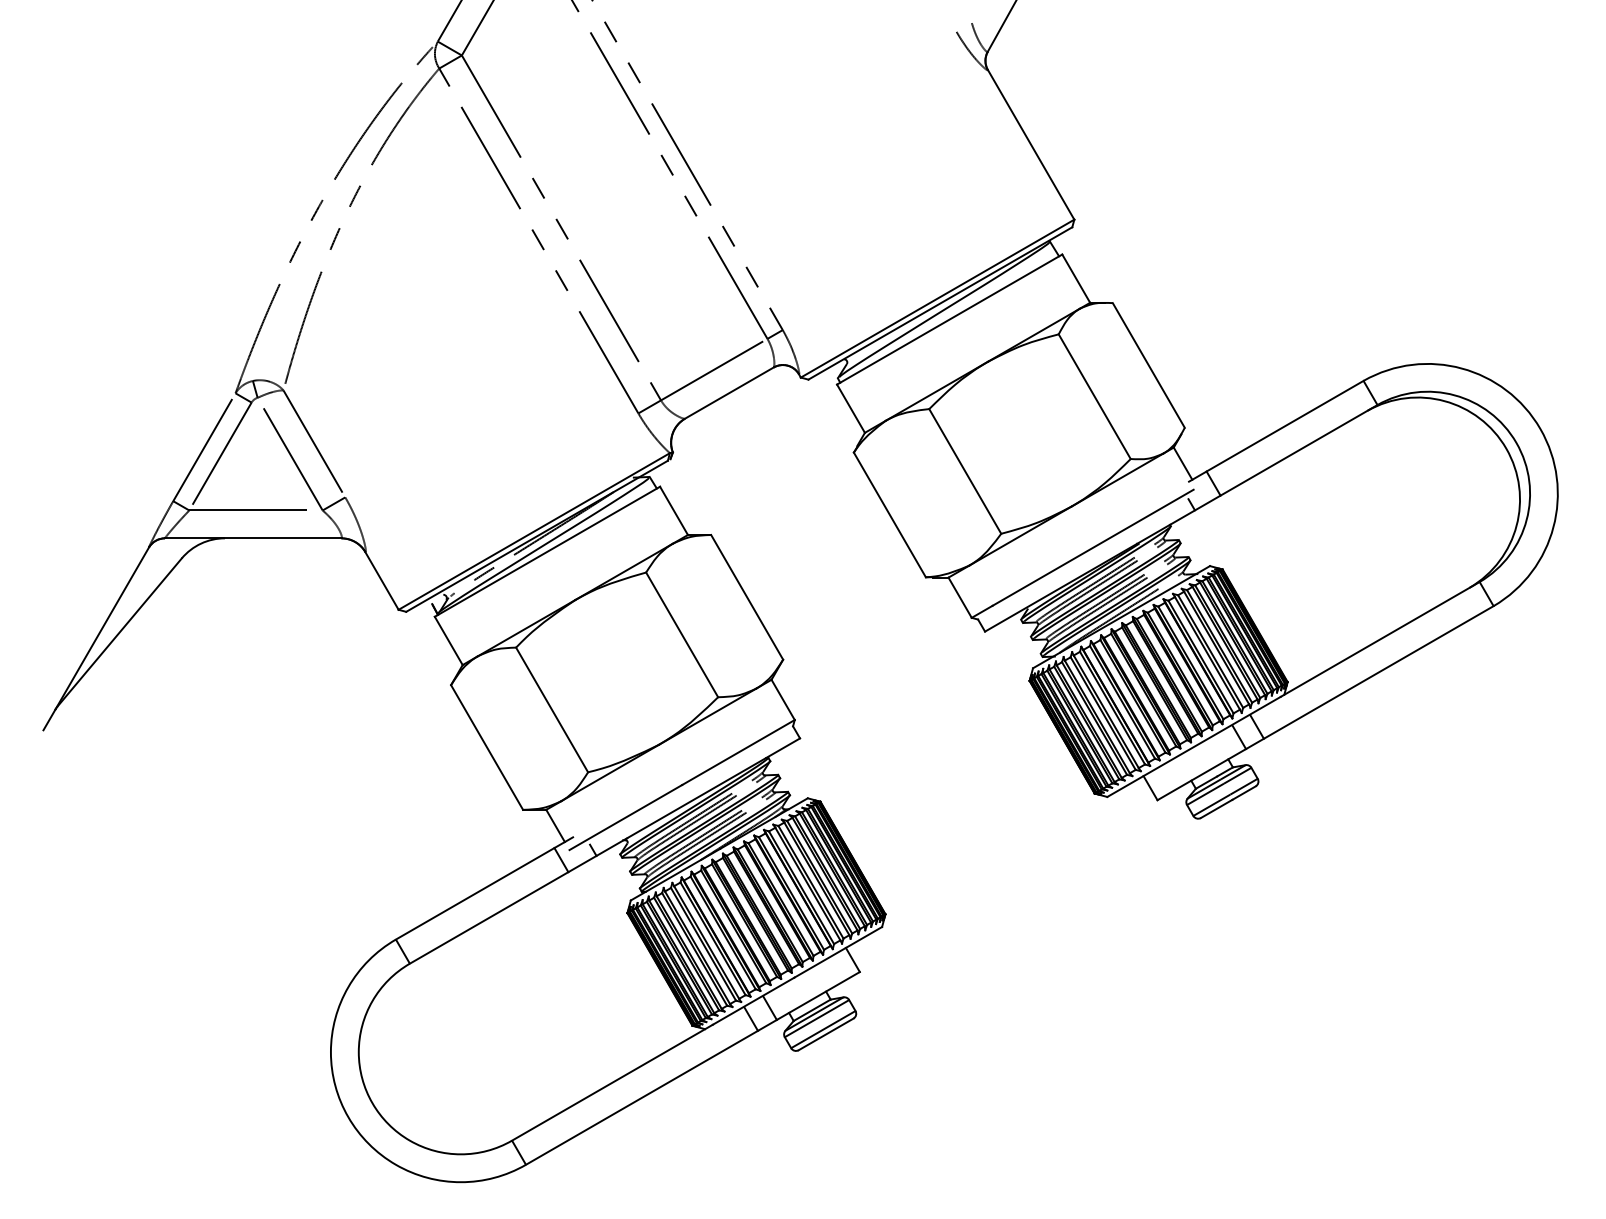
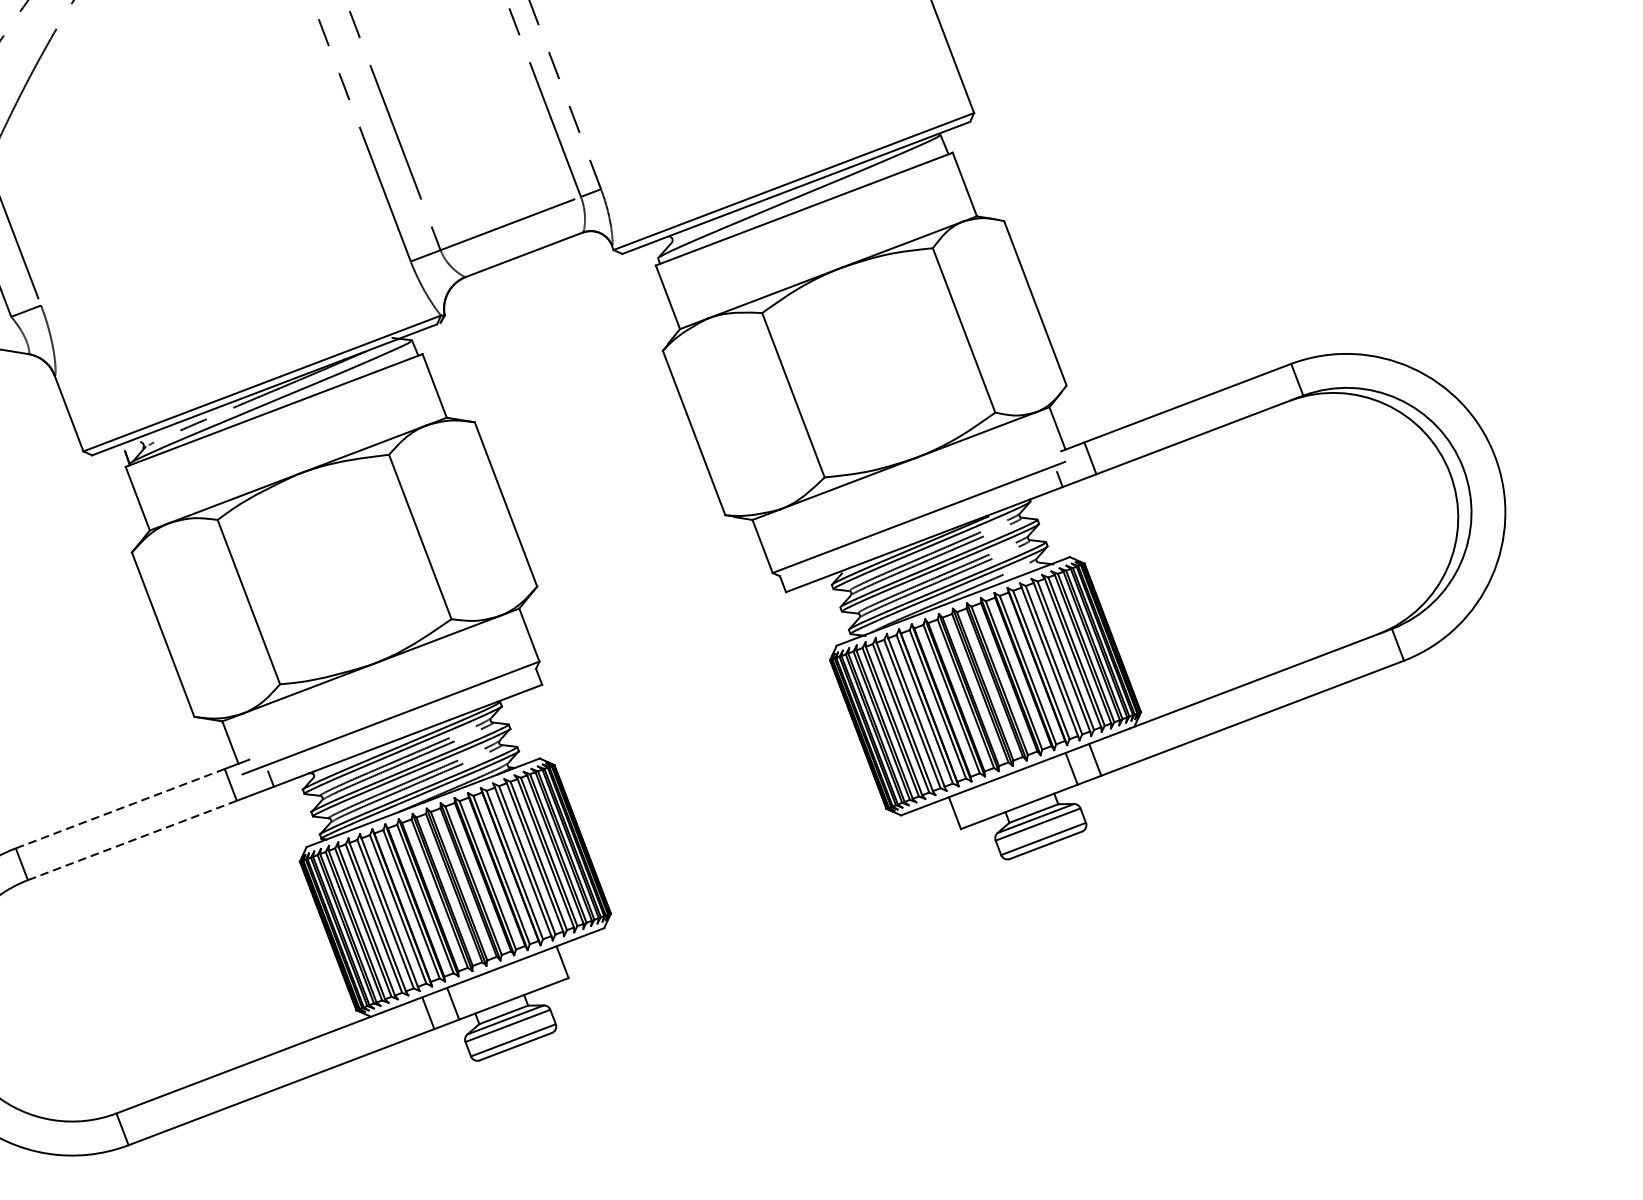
line: (475, 893) -> (120, 808), solid -> dashed
line: (489, 917) -> (132, 840), solid -> dashed

